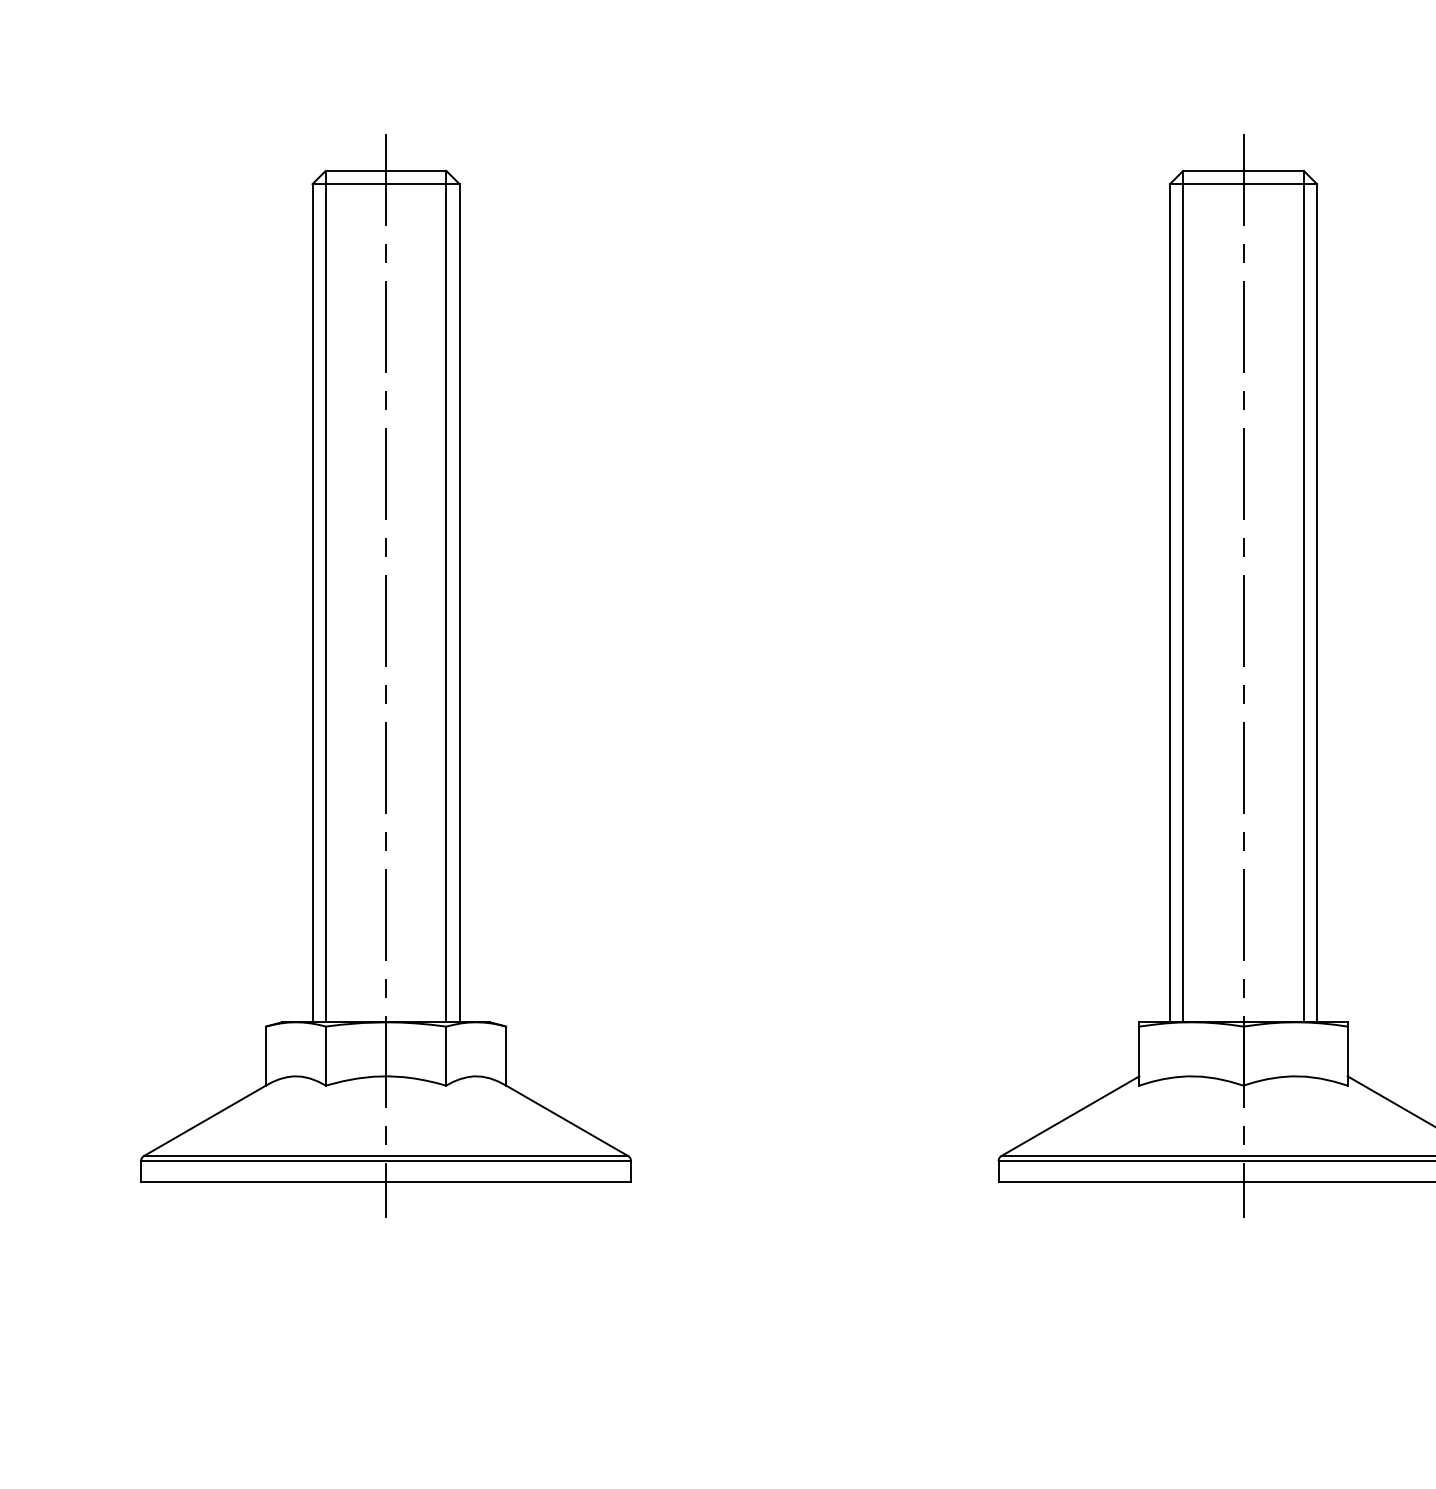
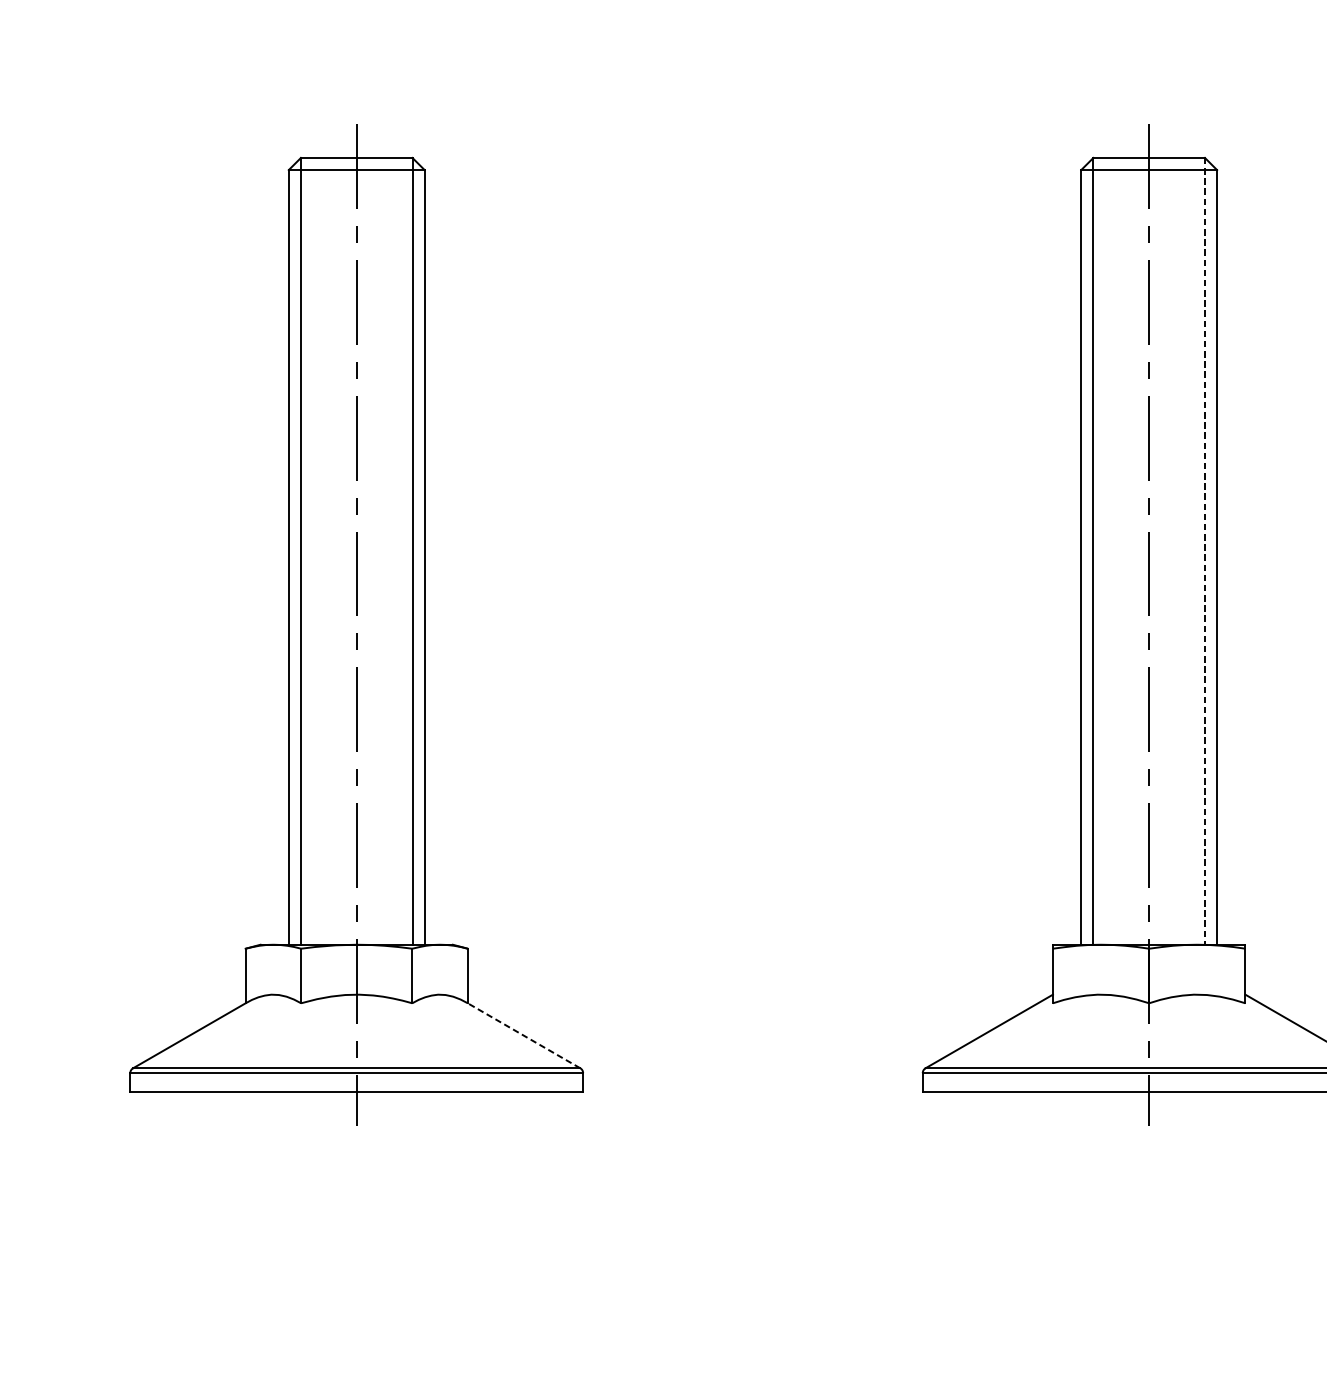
line: (1303, 596) -> (1204, 551), solid -> dashed
line: (566, 1120) -> (523, 1035), solid -> dashed

